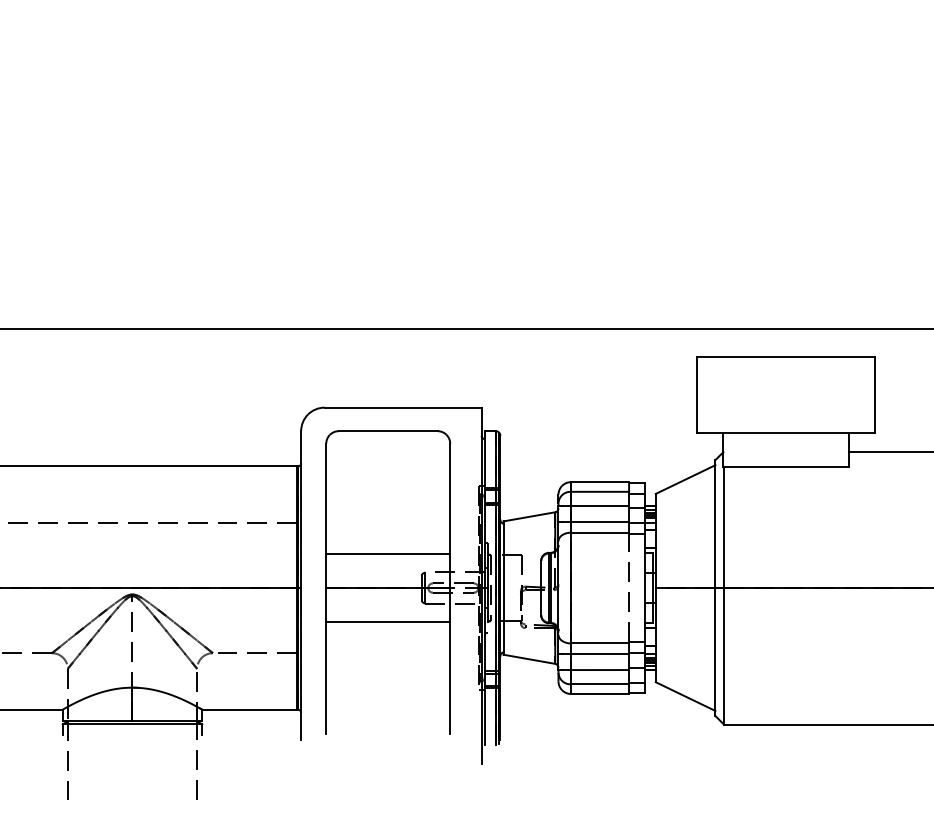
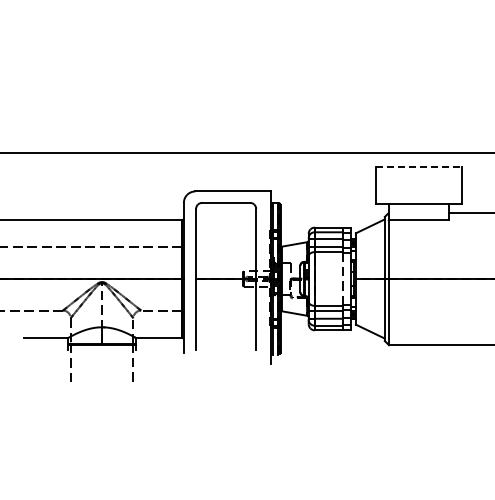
line: (786, 358) -> (419, 167), solid -> dashed
line: (388, 554) -> (226, 262), removed
line: (388, 622) -> (226, 295), removed

